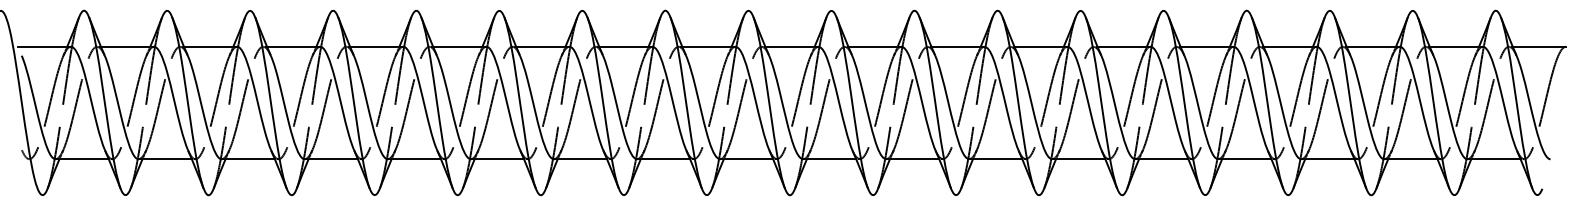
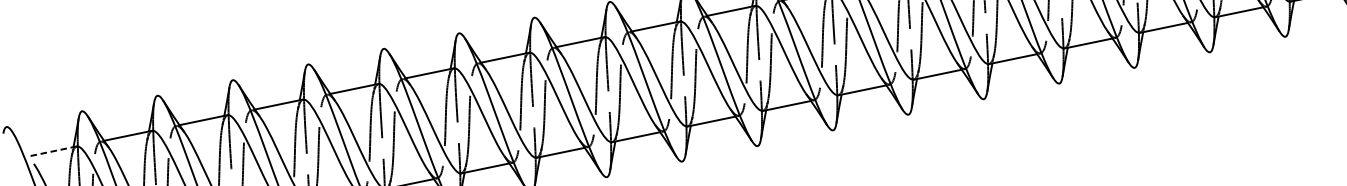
line: (44, 46) -> (52, 151), solid -> dashed

